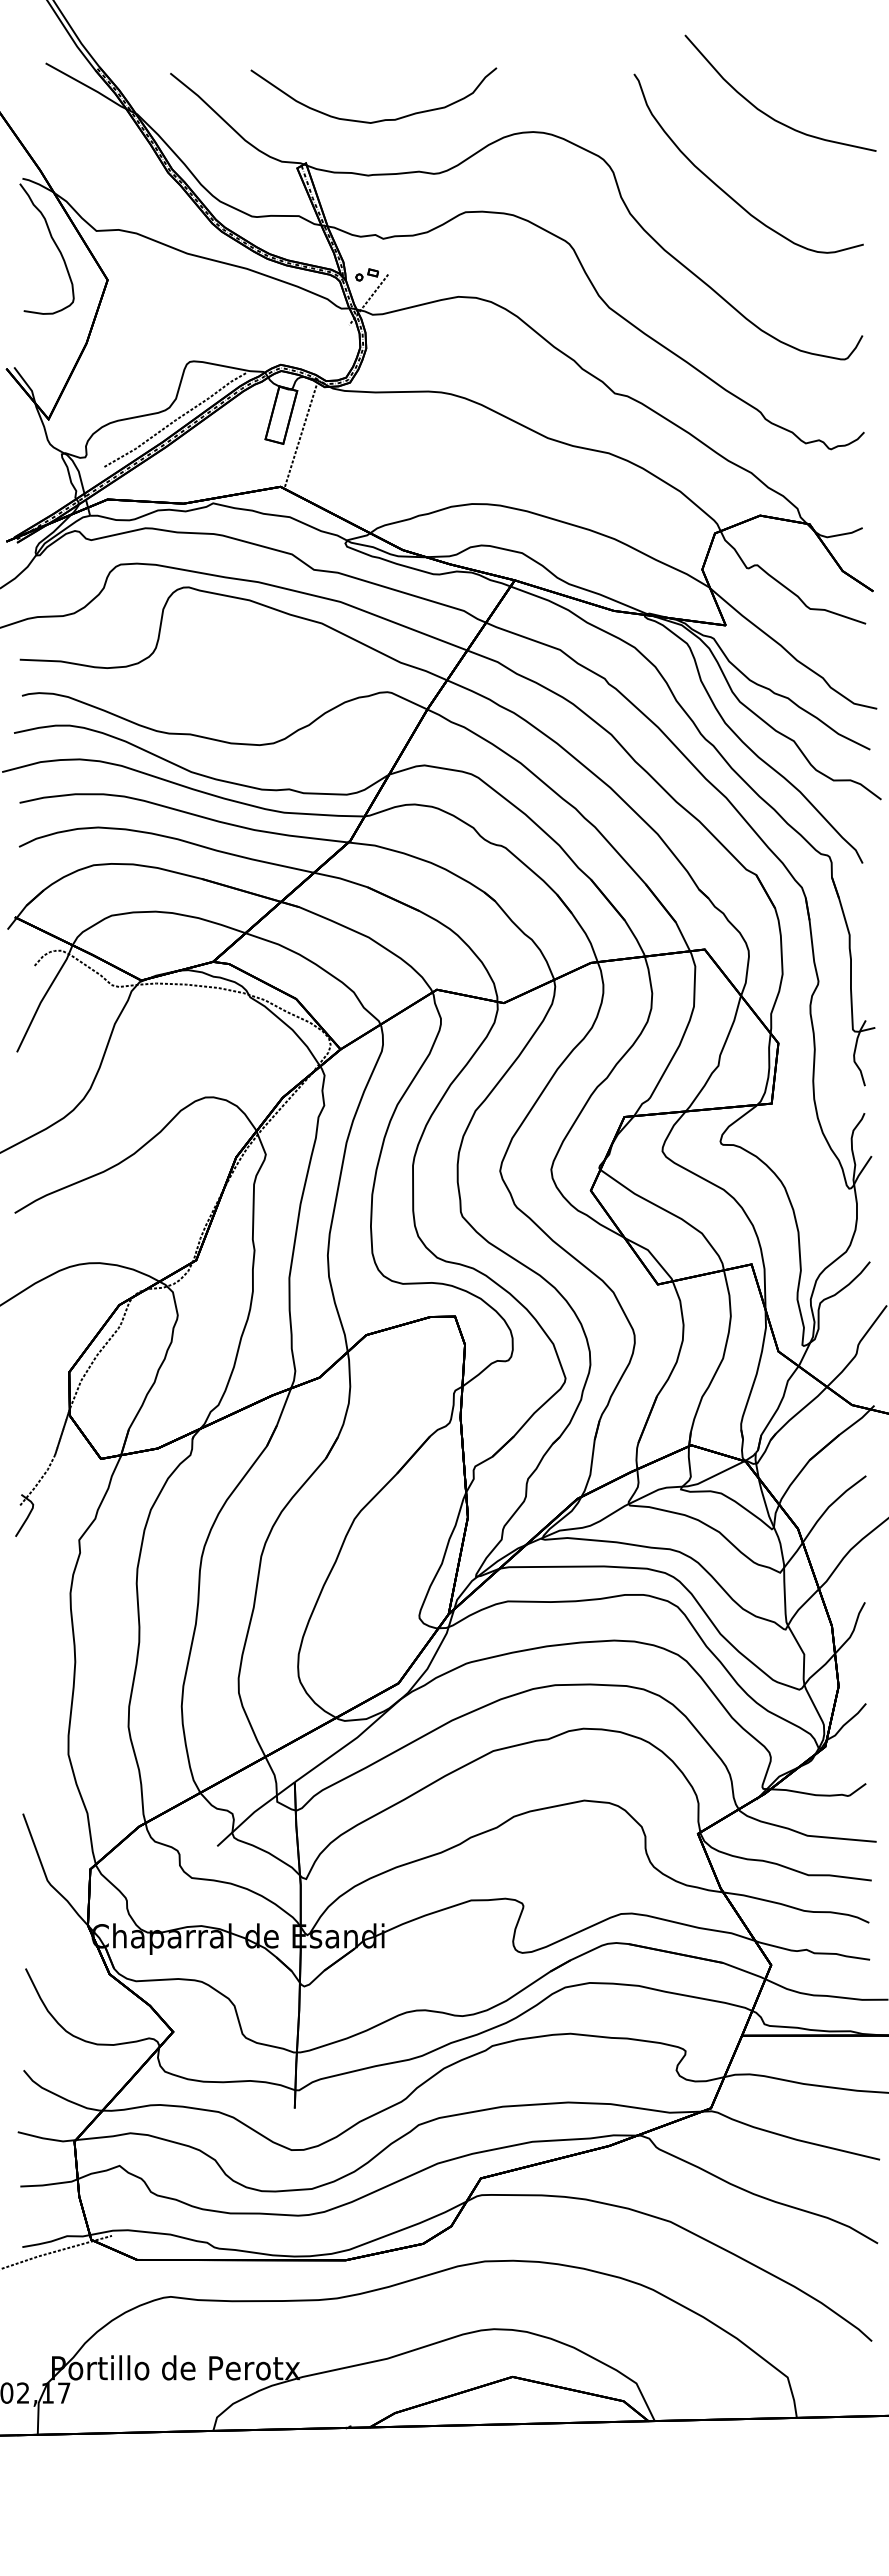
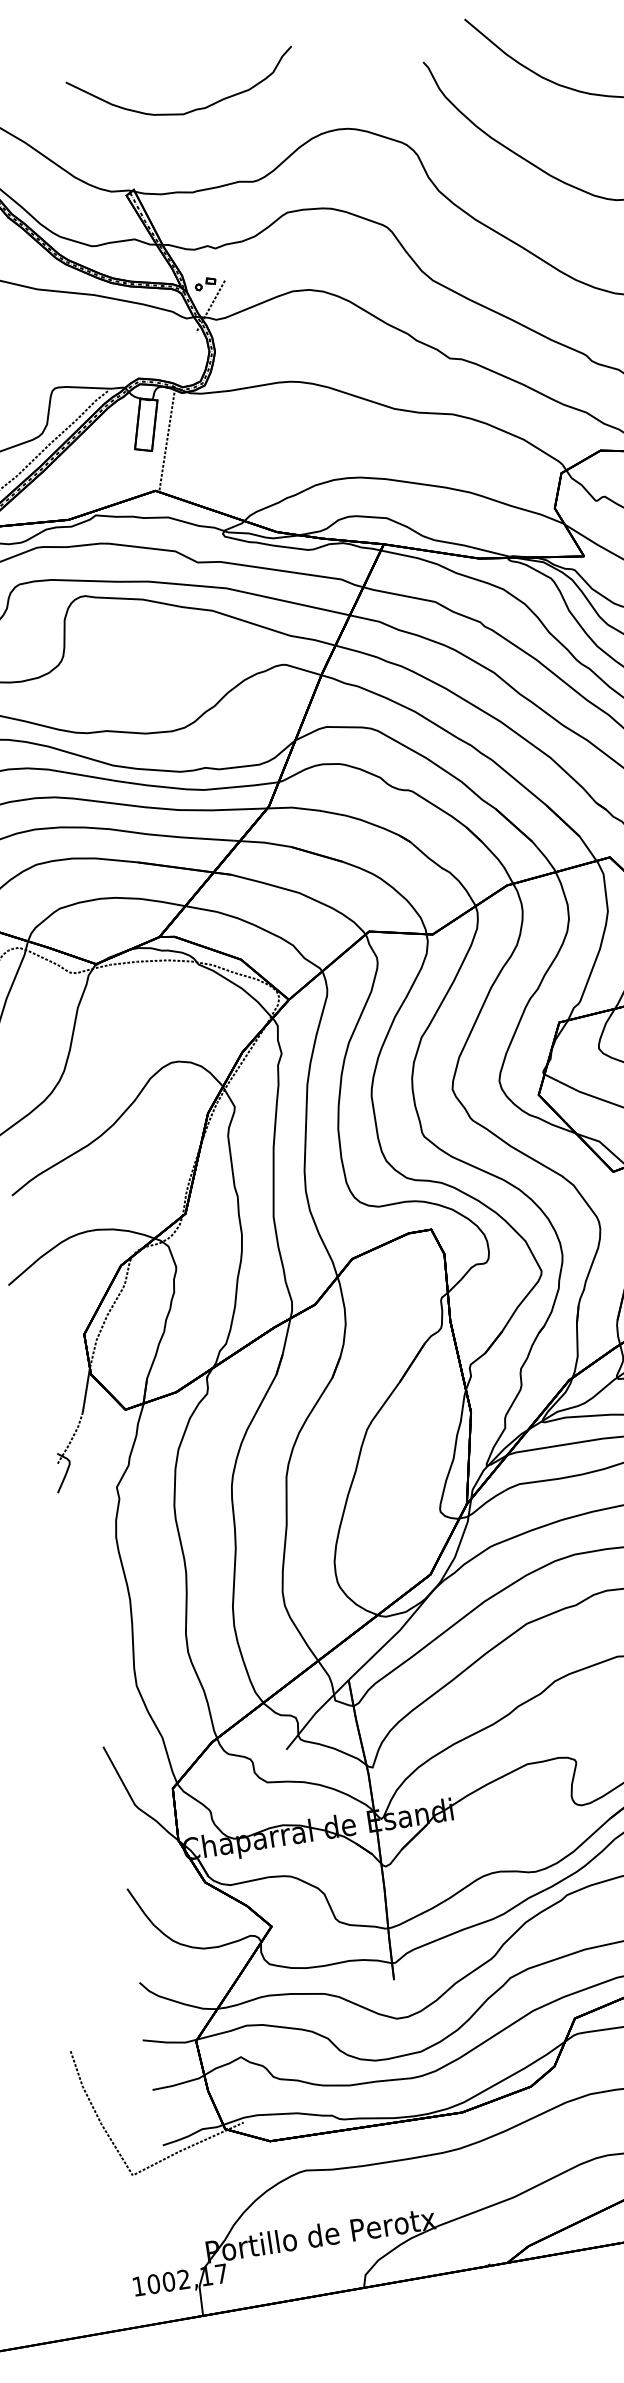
curve: (377, 120) -> (189, 111), moved

